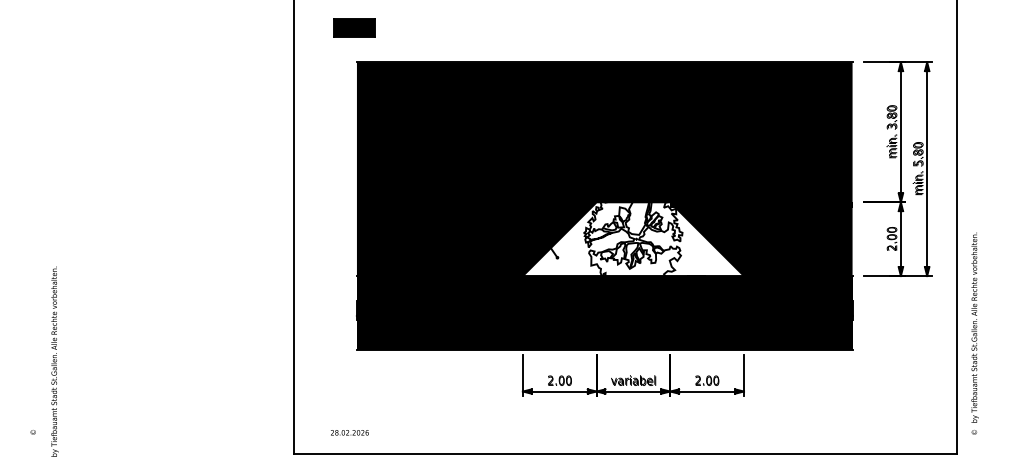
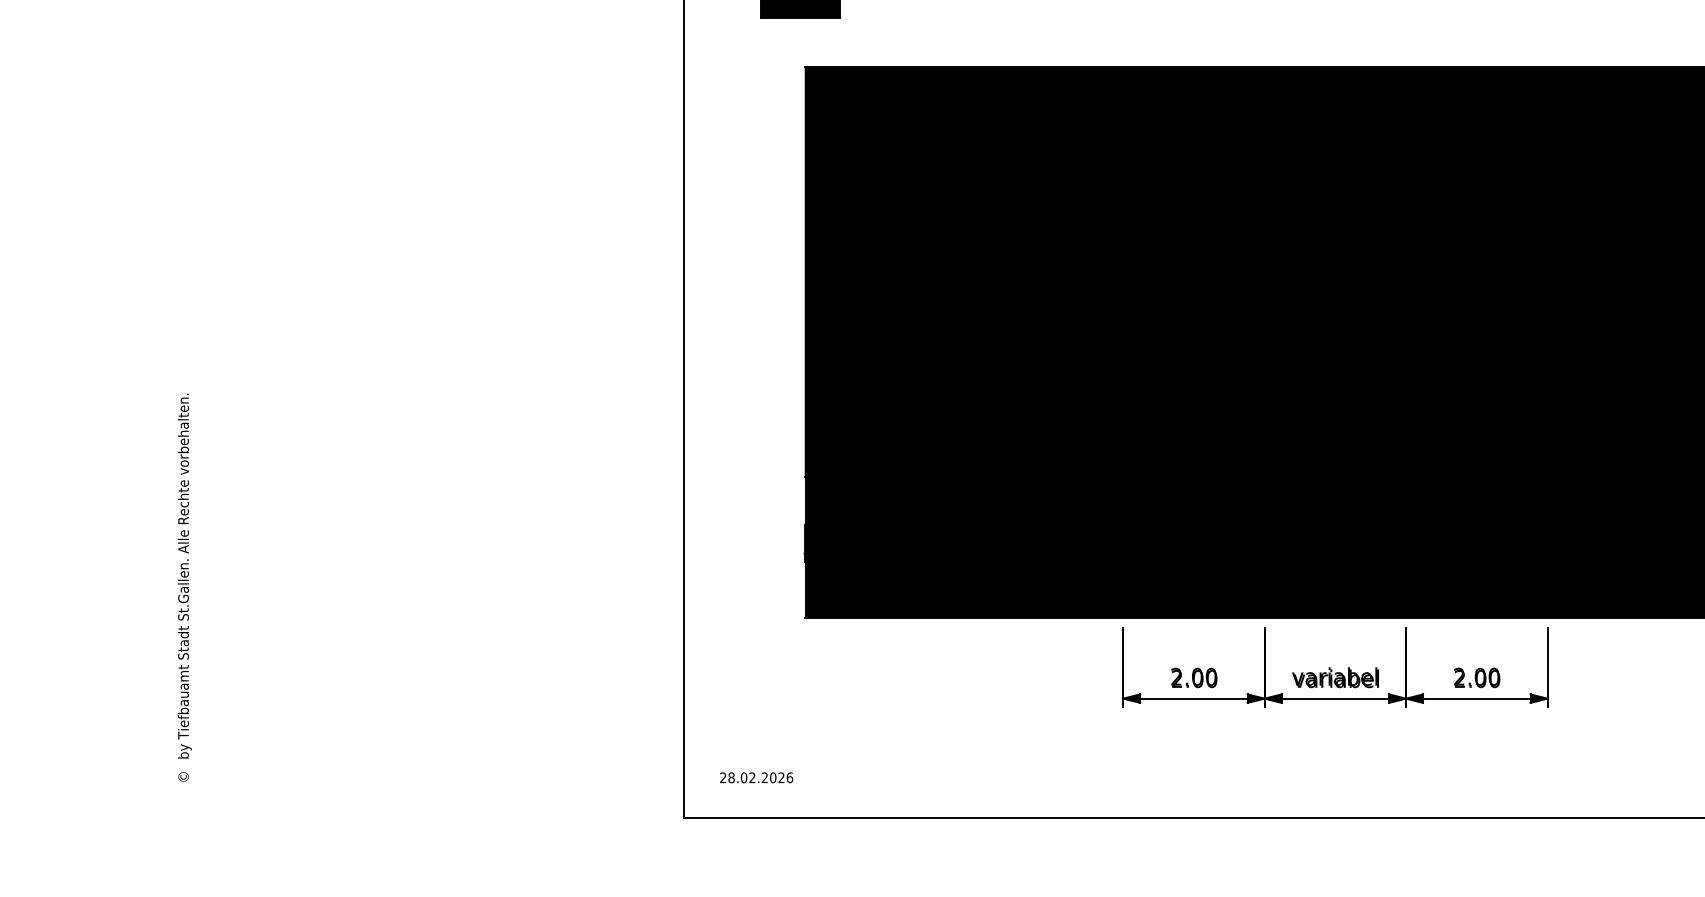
fill: (633, 239) -> (1335, 406), added
text: (54, 361) -> (184, 575), moved
text: (349, 432) -> (755, 777), moved

